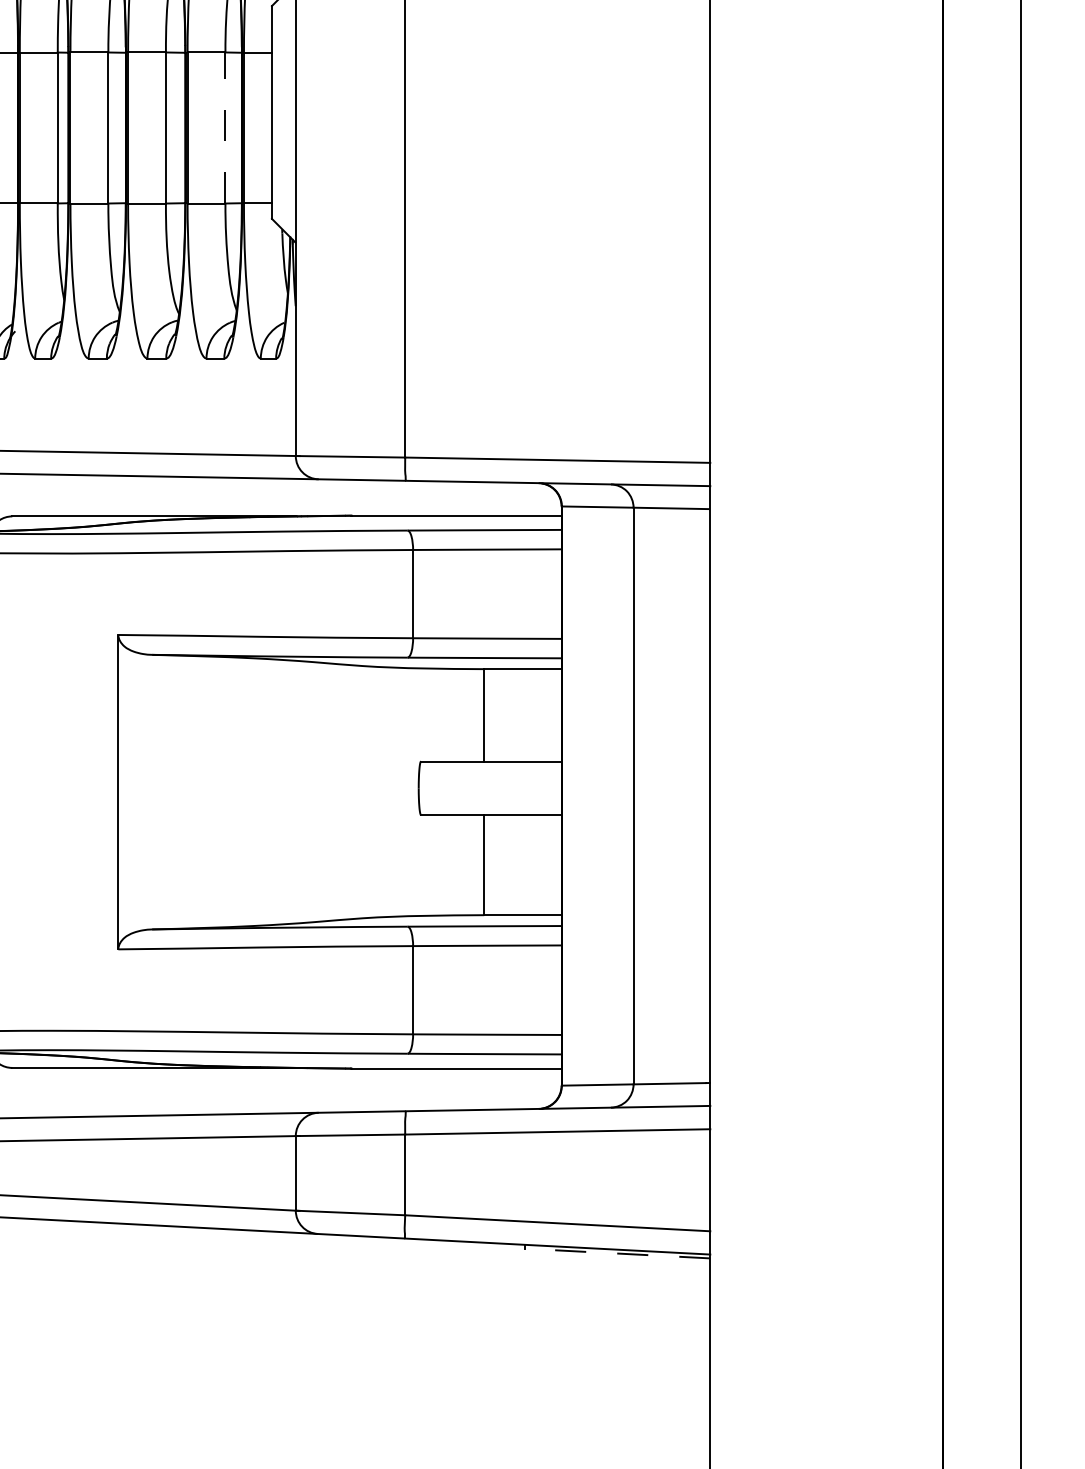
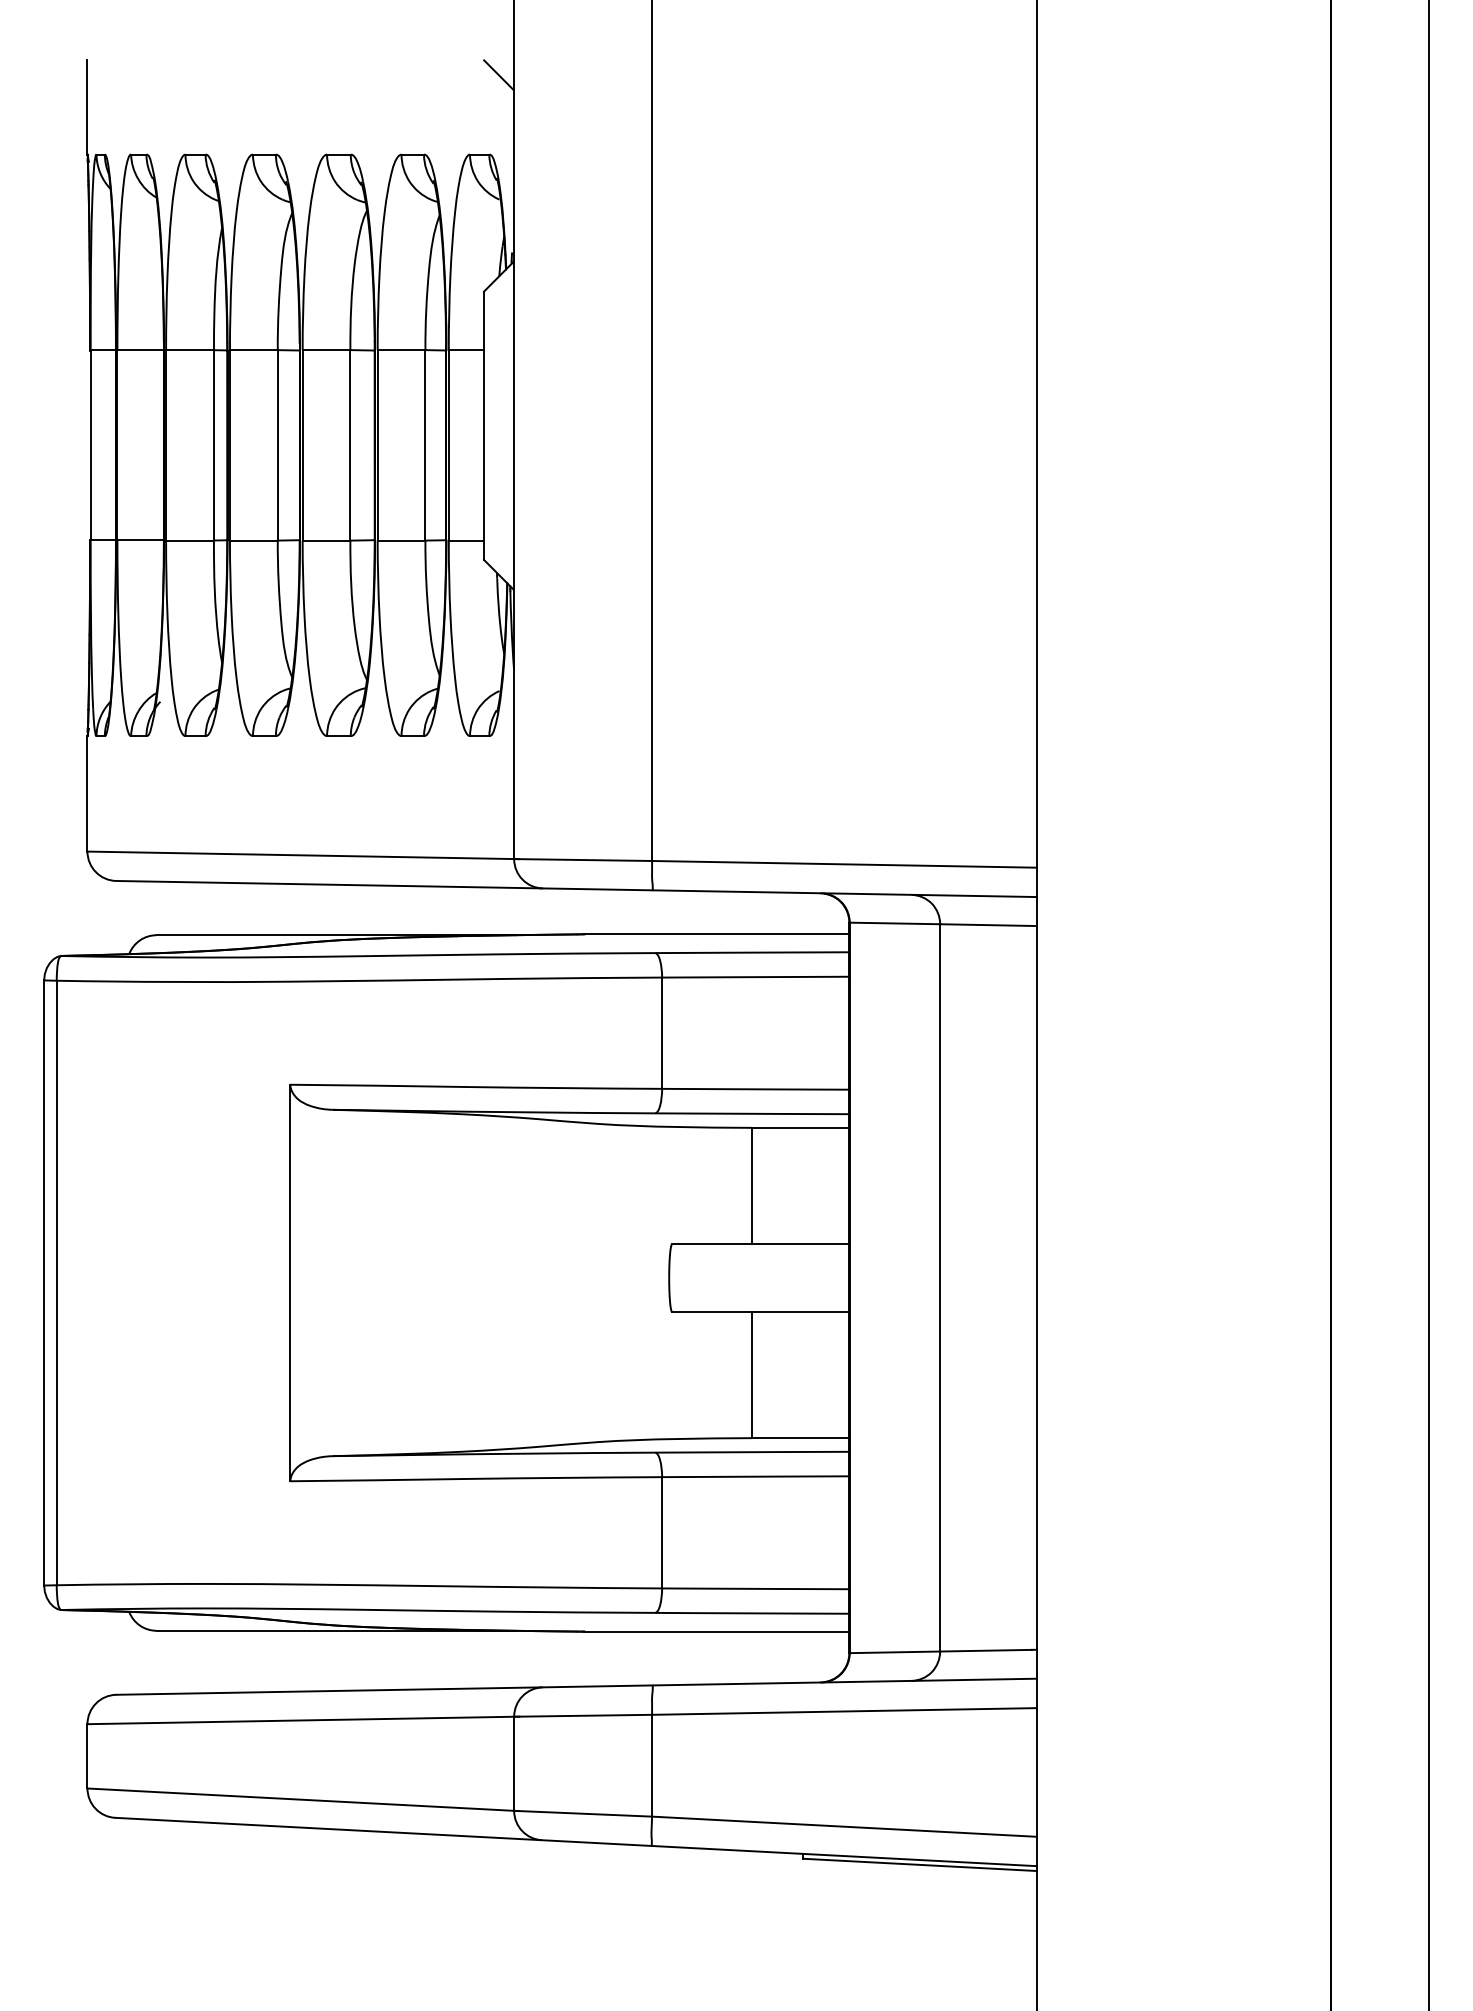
line: (225, 127) -> (425, 444), dashed -> solid
line: (617, 1253) -> (919, 1864), dashed -> solid

